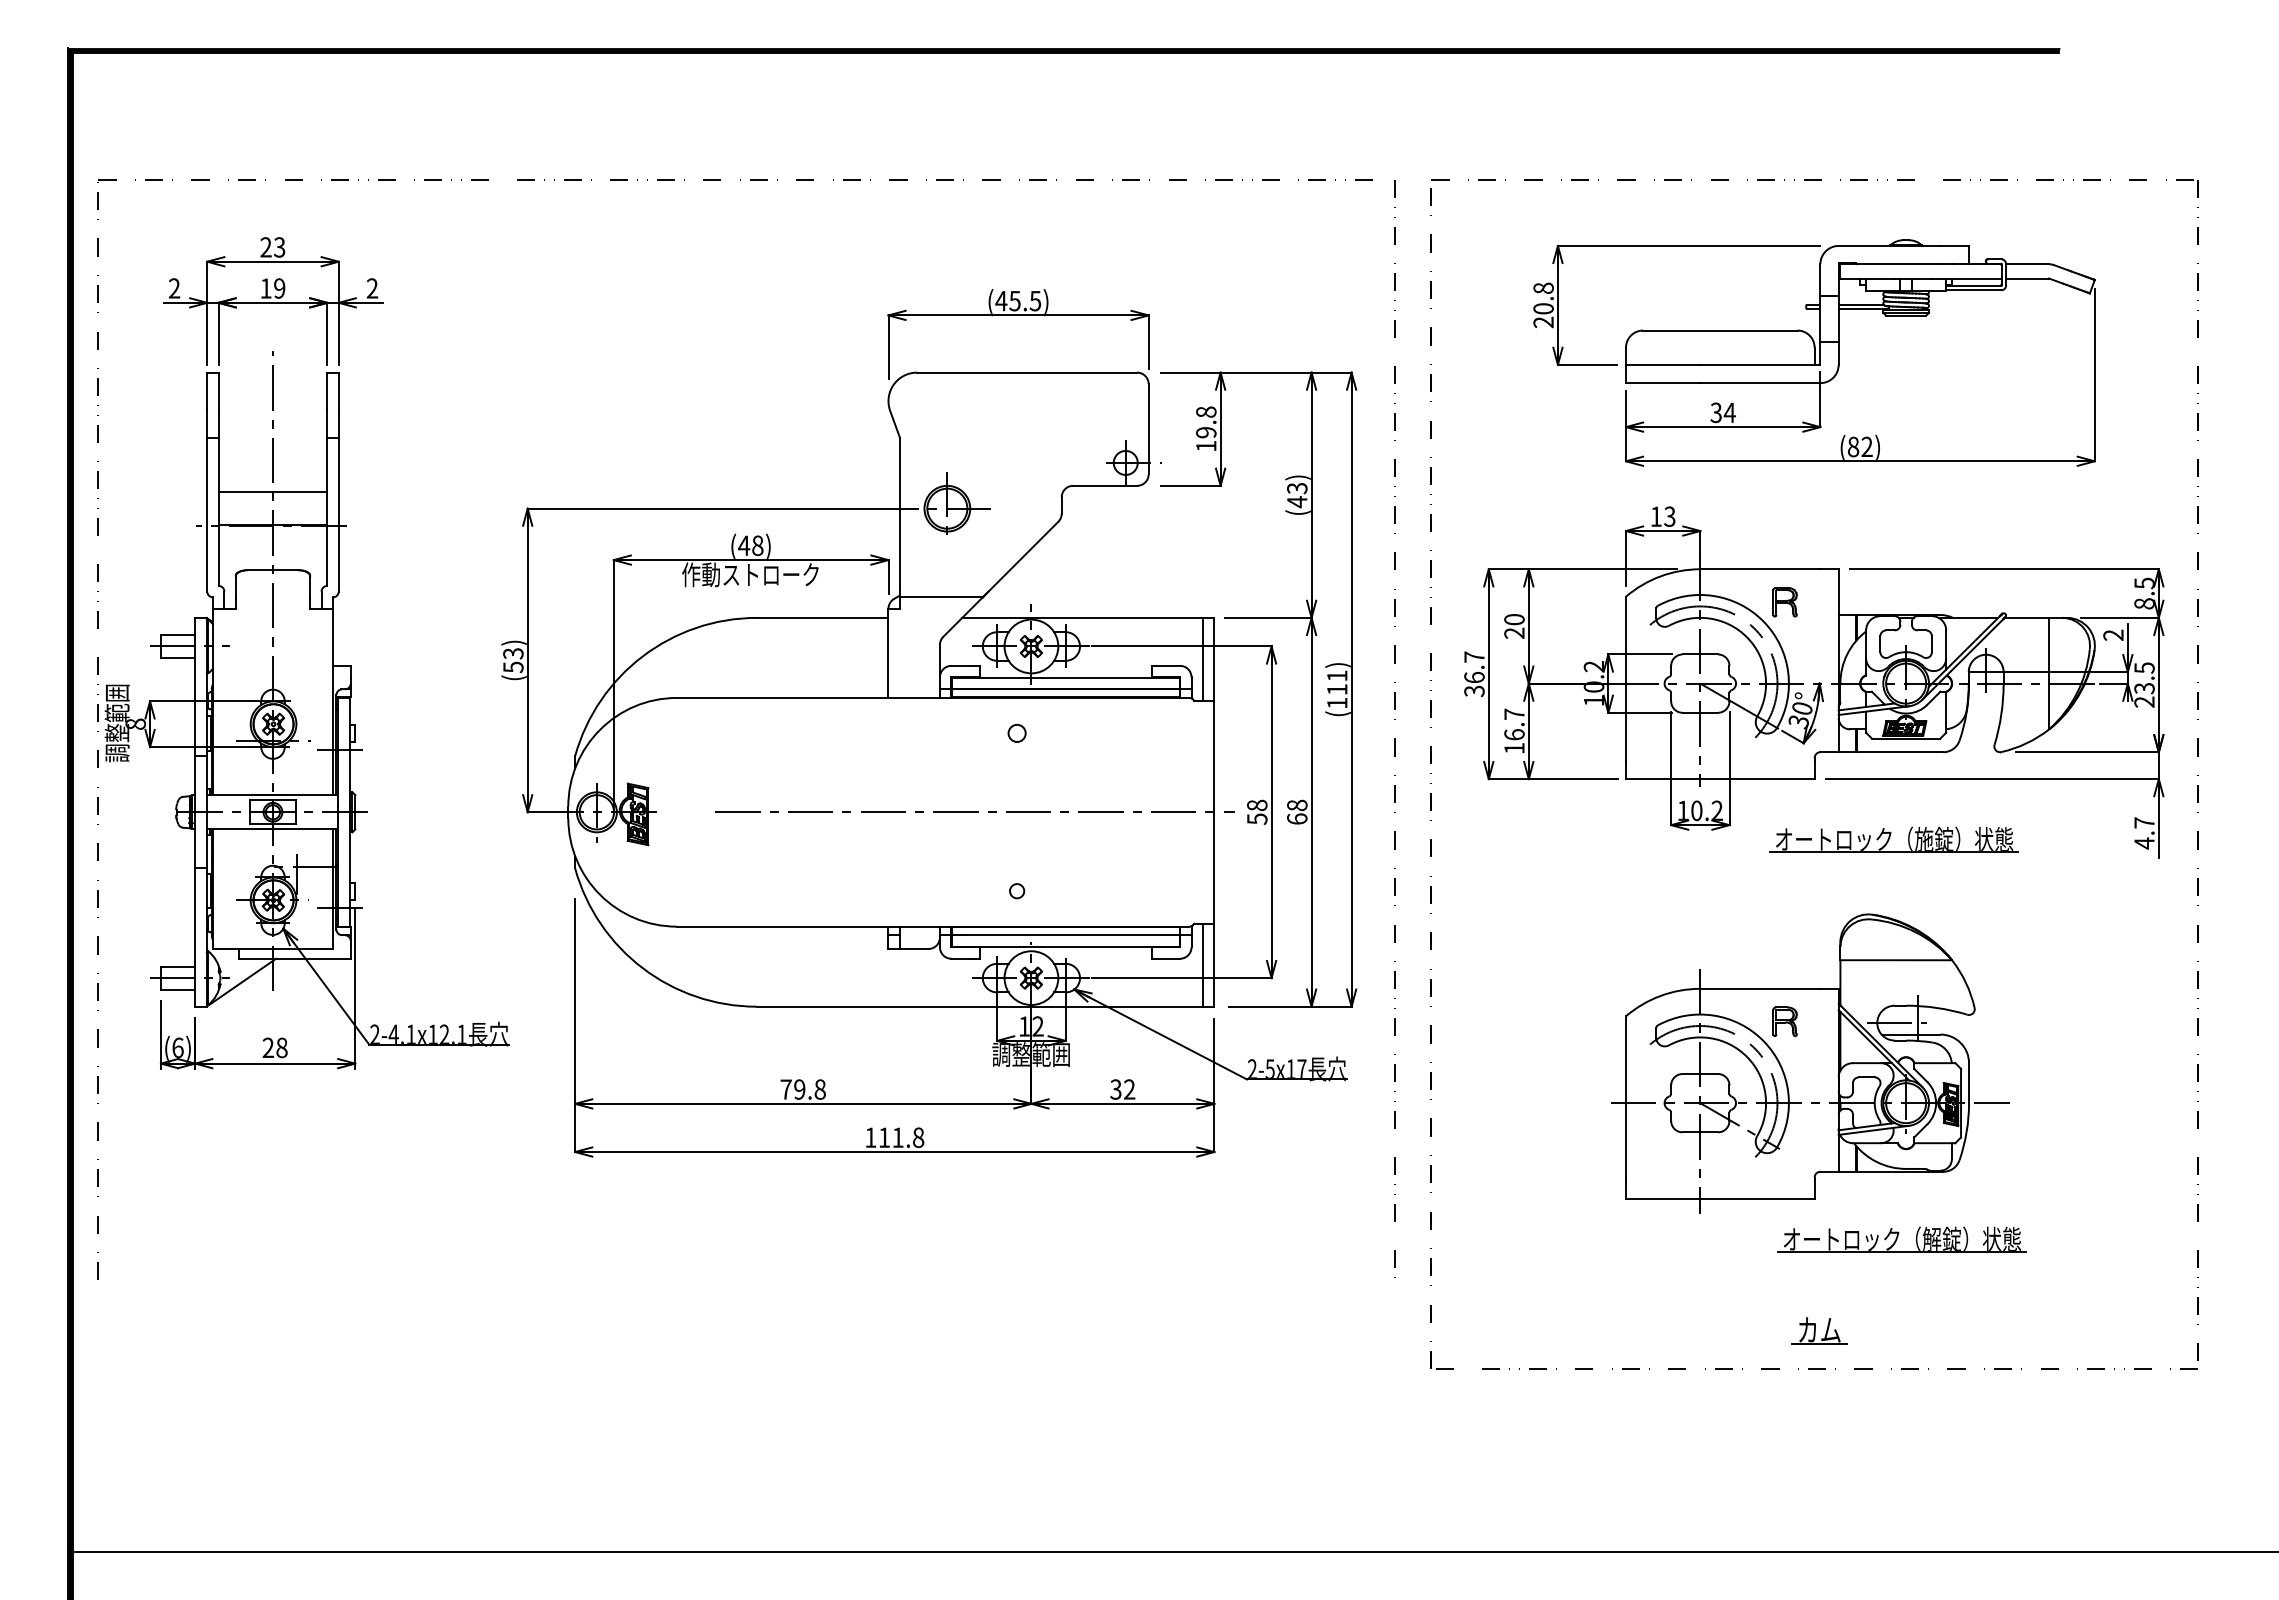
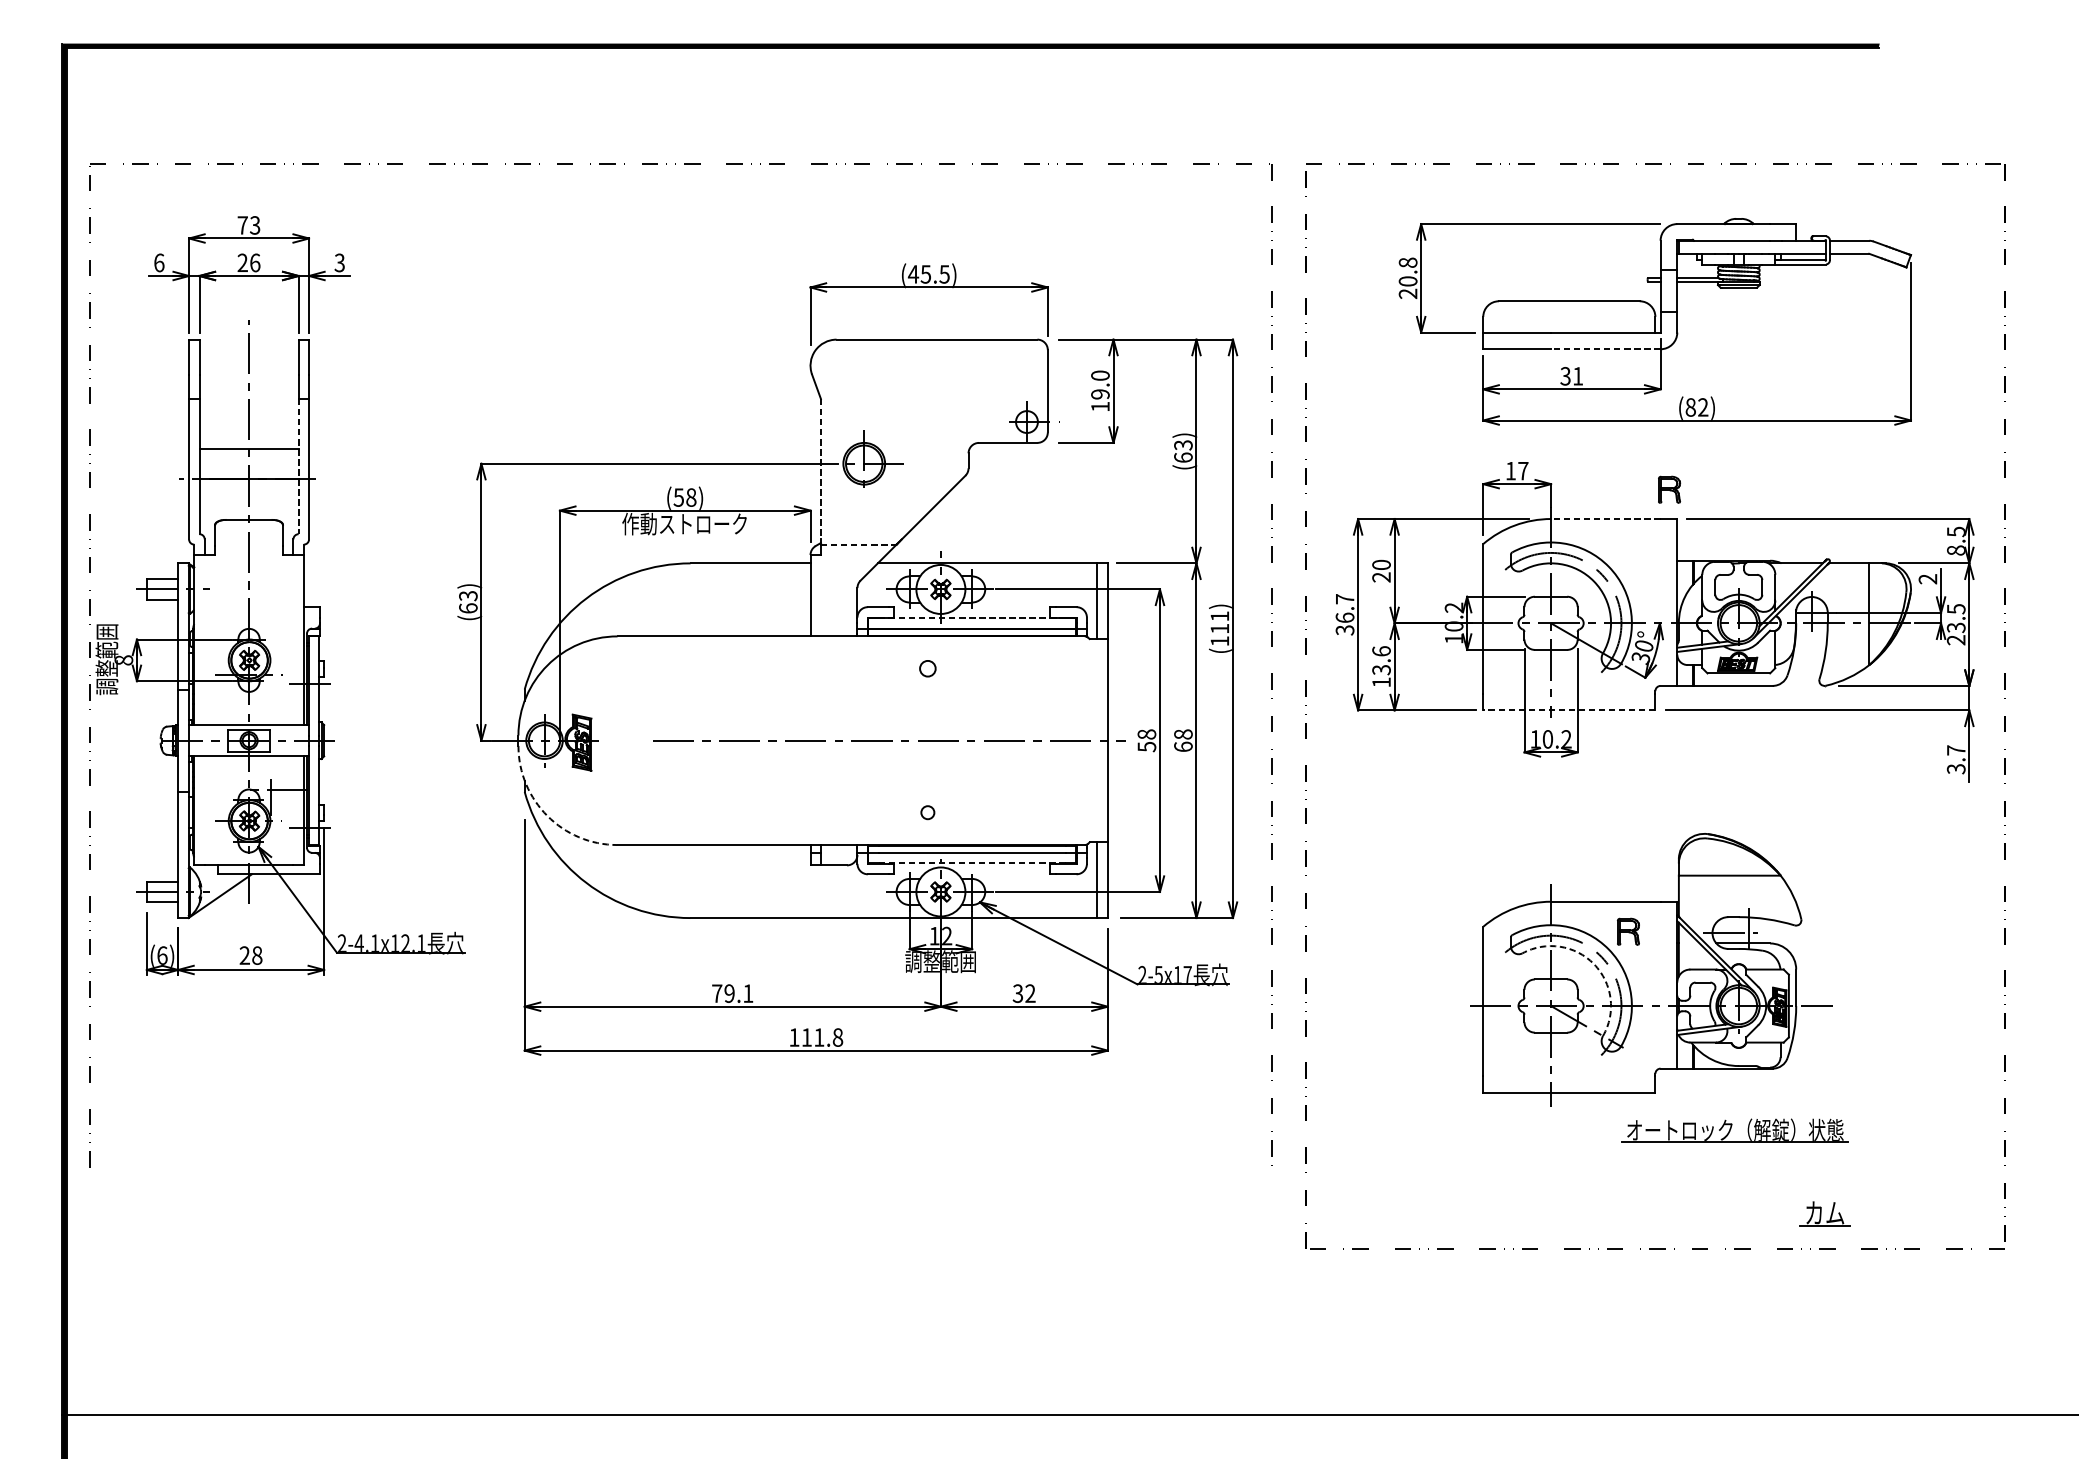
text: (265, 247) -> (242, 225), 23 -> 73
text: (174, 288) -> (159, 262), 2 -> 6
text: (272, 288) -> (248, 262), 19 -> 26
text: (372, 288) -> (339, 262), 2 -> 3
line: (1759, 383) -> (1605, 349), solid -> dashed
text: (1206, 411) -> (1100, 375), 19.8 -> 19.0
text: (1729, 412) -> (1577, 376), 34 -> 31
text: (1297, 502) -> (1183, 458), (43) -> (63)
line: (327, 512) -> (298, 467), solid -> dashed
line: (899, 514) -> (820, 469), solid -> dashed
text: (1669, 516) -> (1522, 470), 13 -> 17
text: (744, 545) -> (679, 497), (48) -> (58)
line: (1759, 569) -> (1605, 519), solid -> dashed
line: (941, 597) -> (858, 544), solid -> dashed
part: (1784, 602) -> (1668, 490), moved
text: (513, 667) -> (468, 608), (53) -> (63)
line: (1066, 677) -> (972, 617), solid -> dashed
text: (1514, 724) -> (1381, 660), 16.7 -> 13.6
line: (1719, 779) -> (1568, 710), solid -> dashed
part: (1893, 839) -> (1727, 765), removed
text: (2144, 843) -> (1956, 769), 4.7 -> 3.7
arc: (600, 894) -> (547, 815), solid -> dashed
line: (1065, 946) -> (971, 863), solid -> dashed
arc: (1747, 1057) -> (1594, 964), solid -> dashed
text: (819, 1089) -> (747, 993), 79.8 -> 79.1
part: (1819, 1330) -> (1824, 1213), moved

